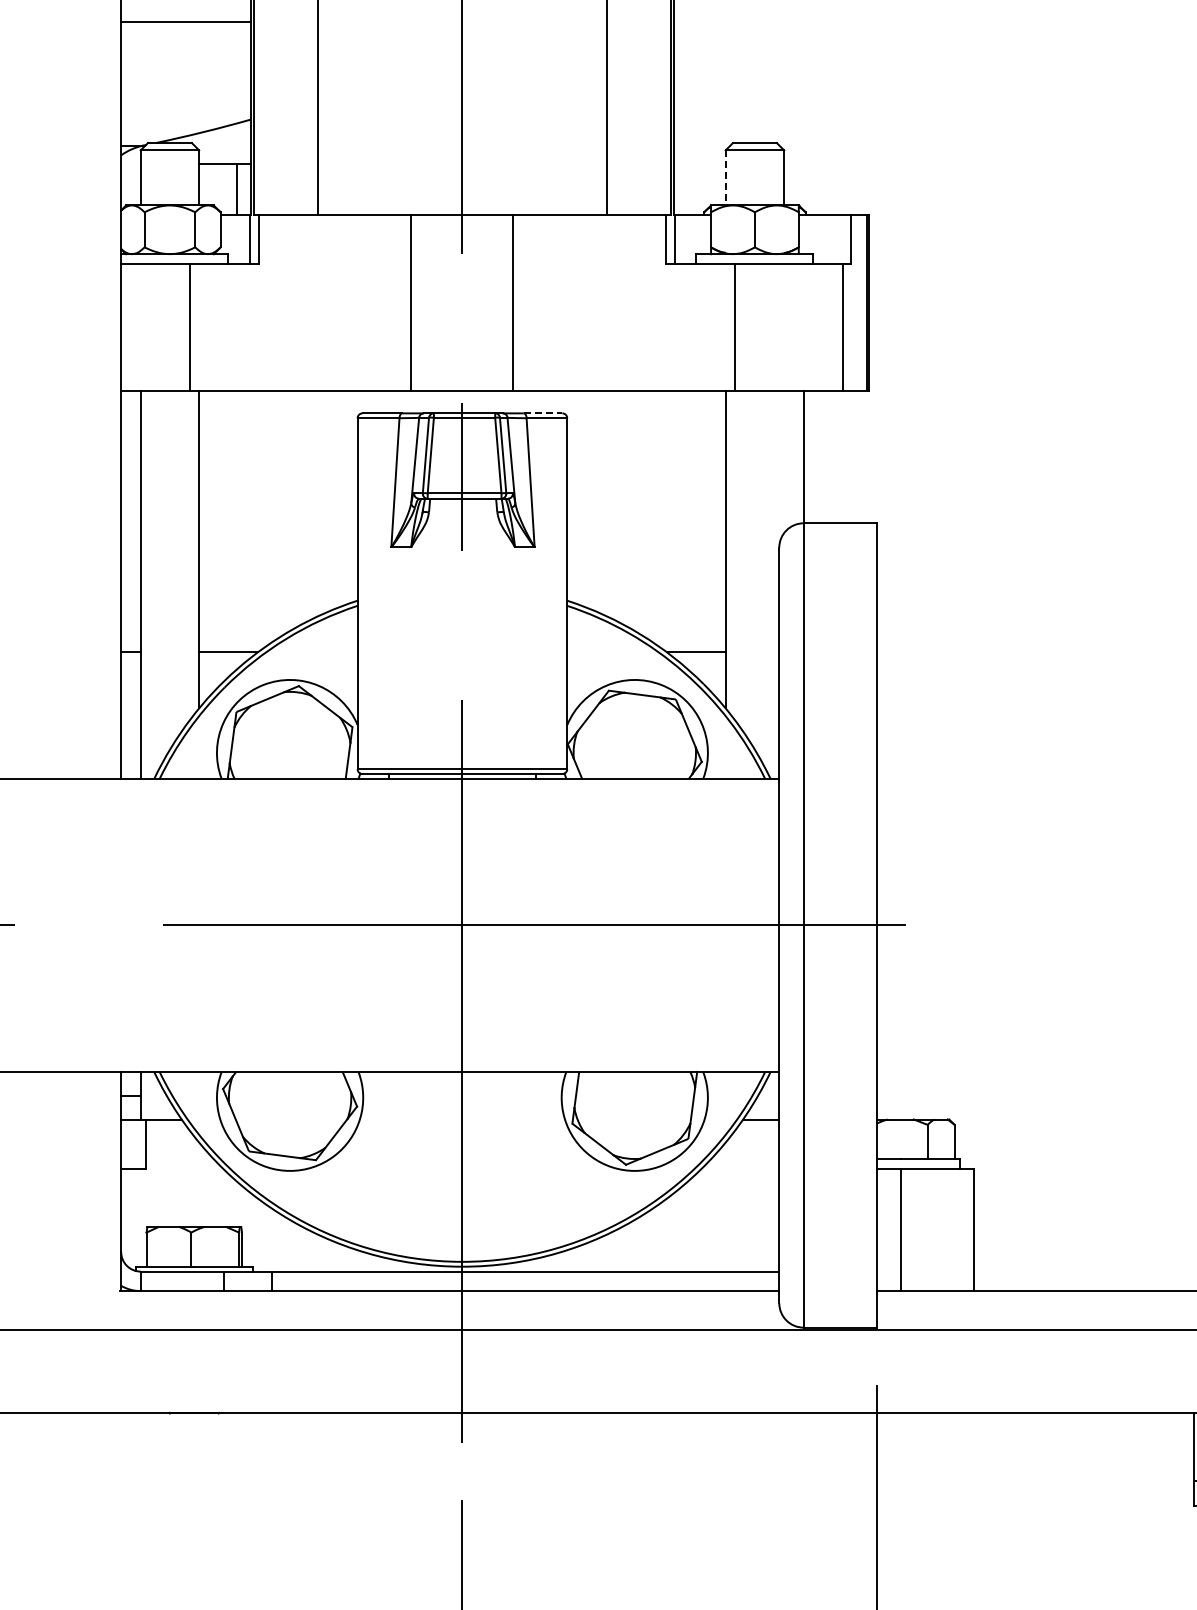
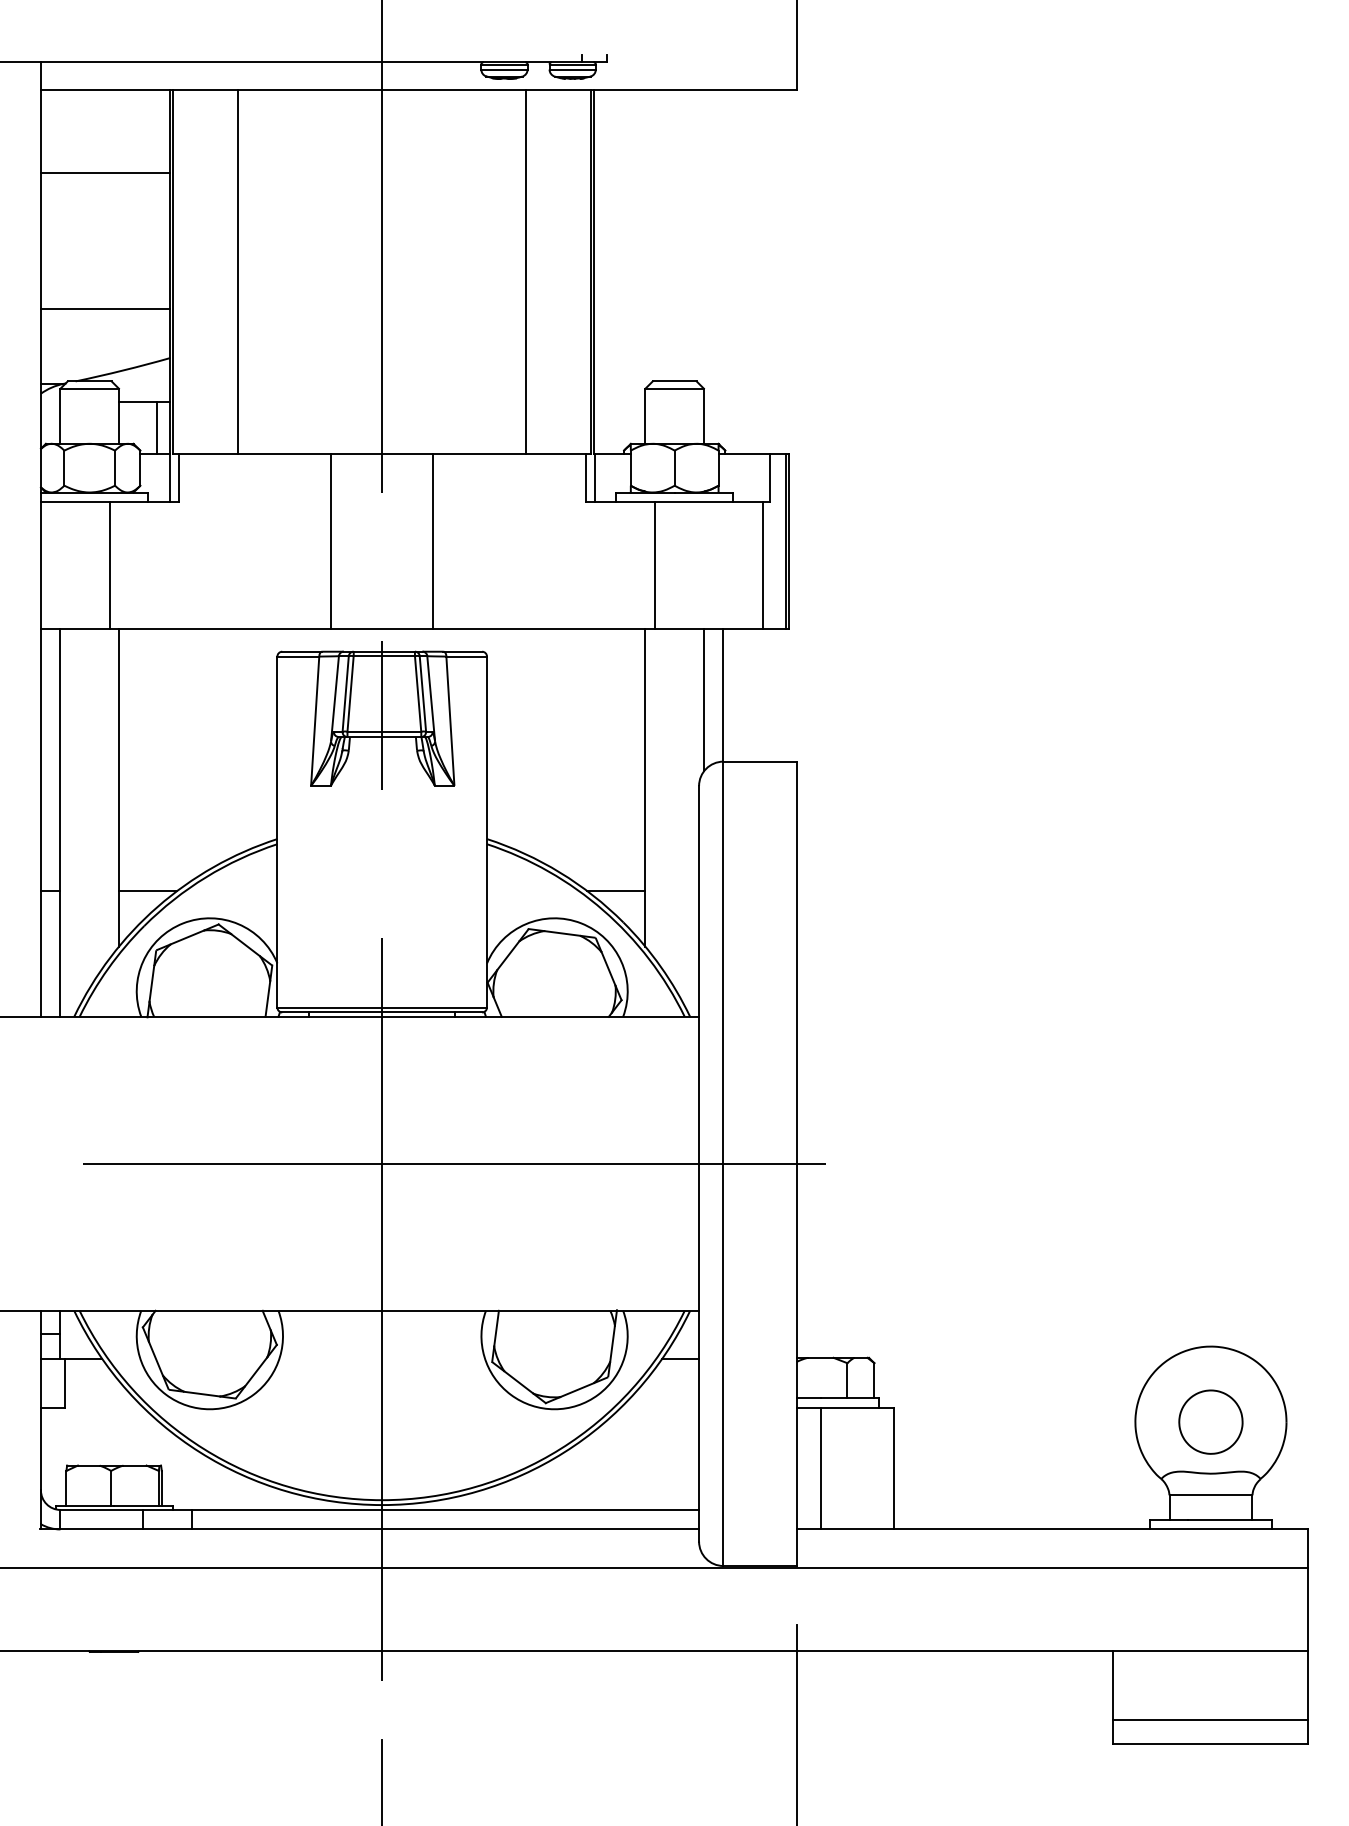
line: (185, 22) -> (105, 309), moved
line: (725, 178) -> (645, 416), dashed -> solid
line: (543, 413) -> (463, 651), dashed -> solid
line: (783, 462) -> (703, 700), added

